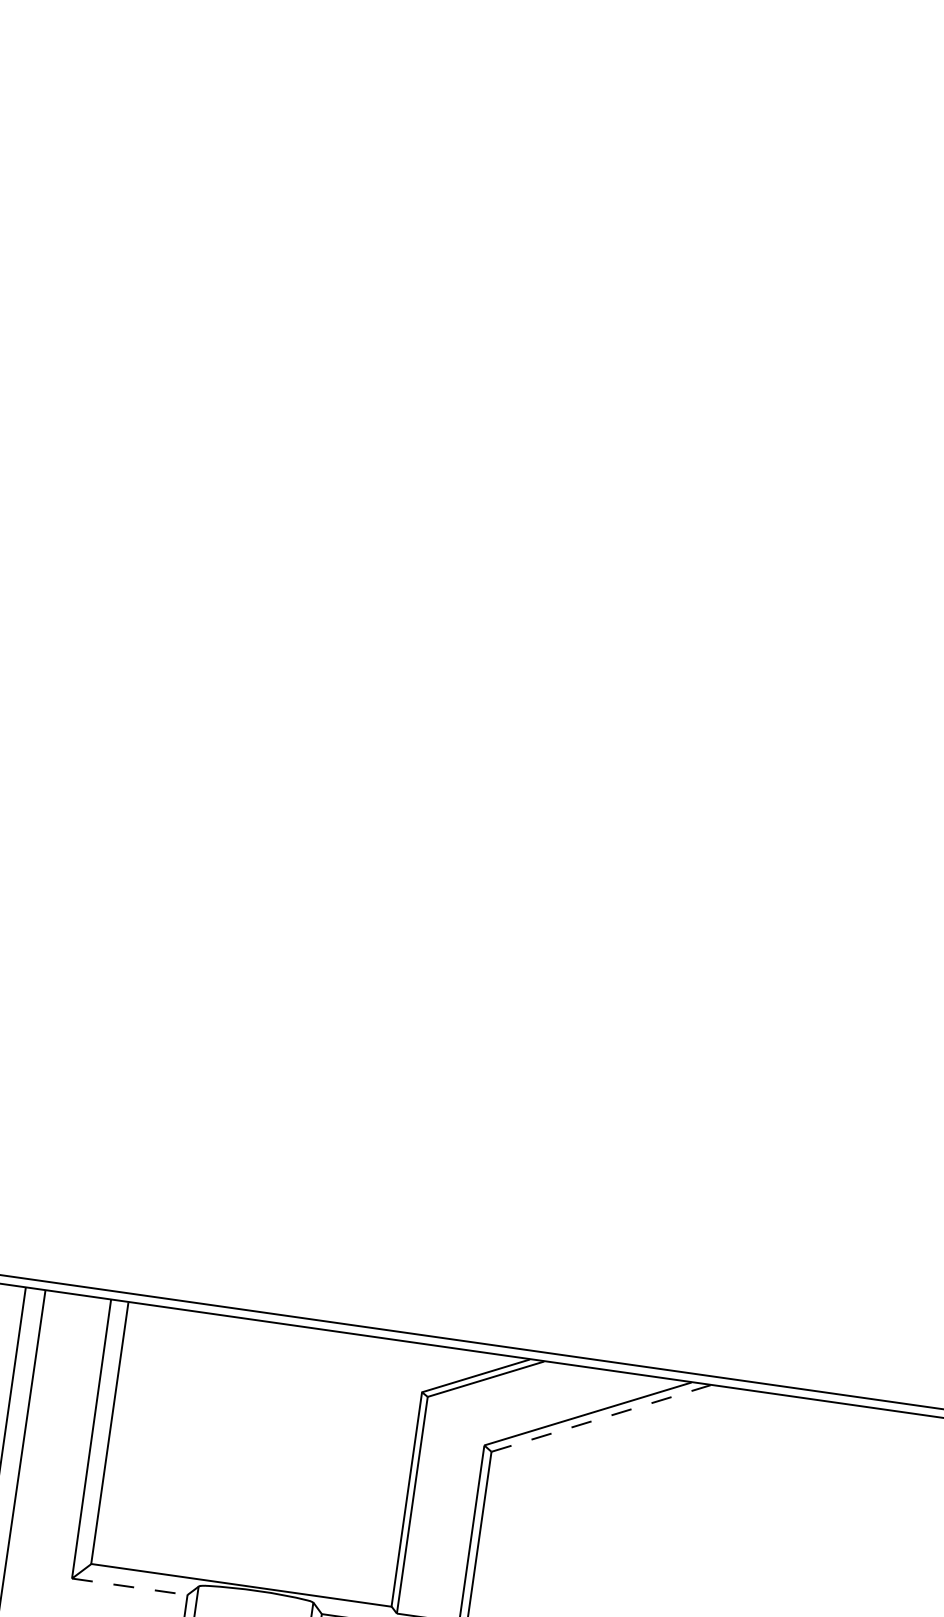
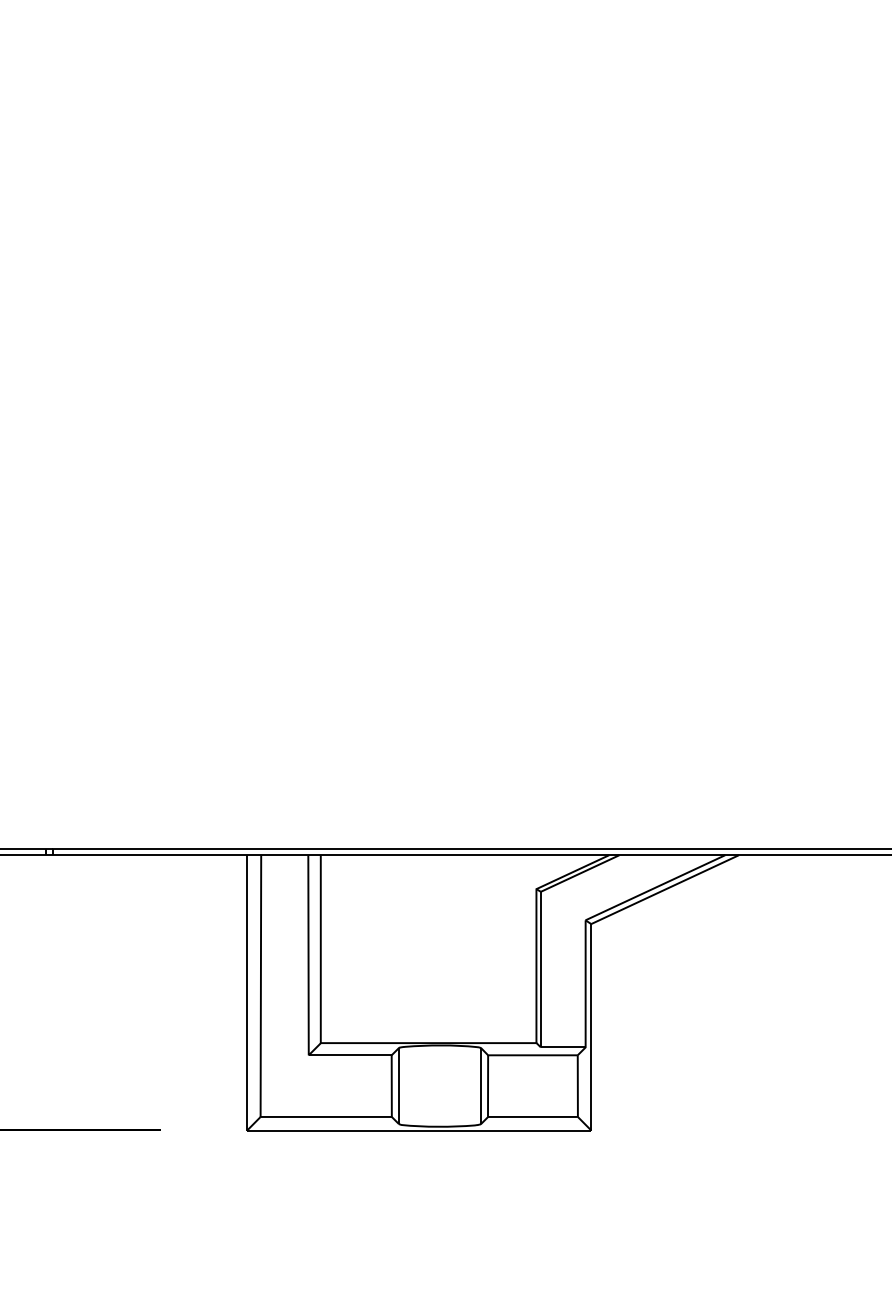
line: (601, 1418) -> (665, 889), dashed -> solid
line: (130, 1587) -> (350, 1055), dashed -> solid

